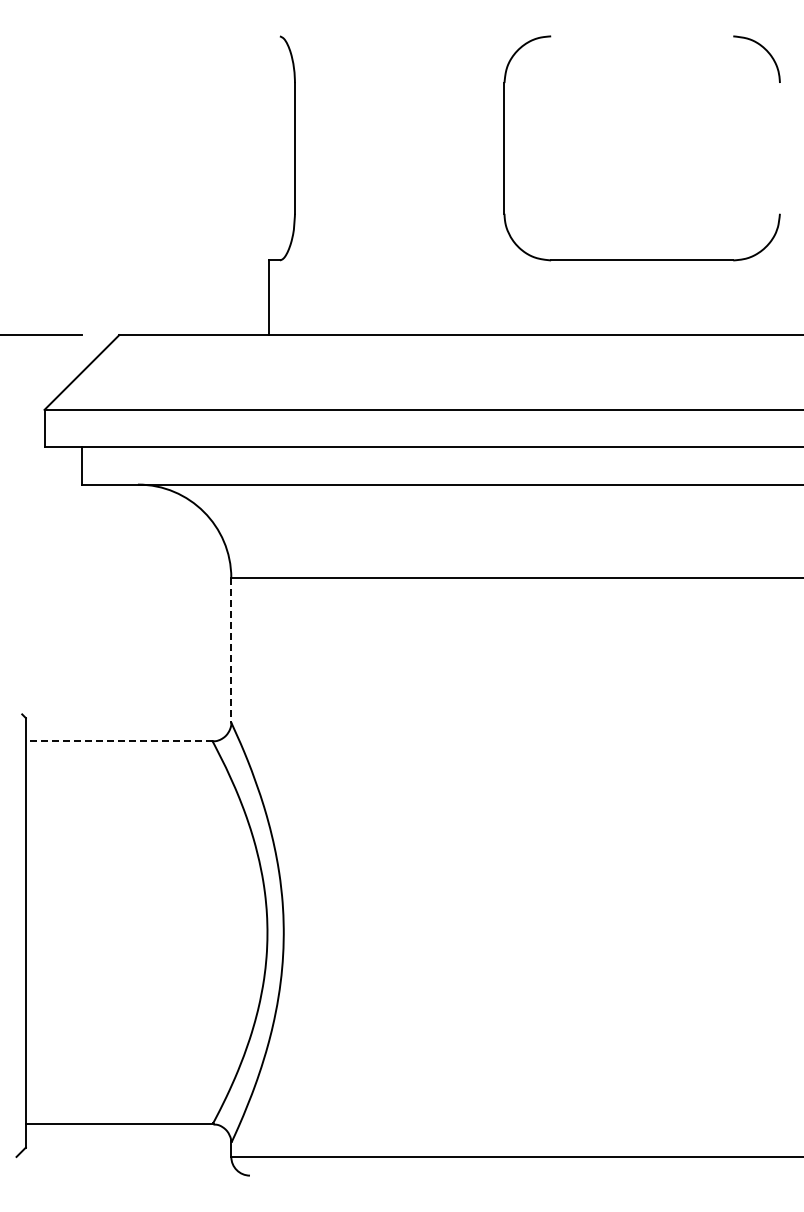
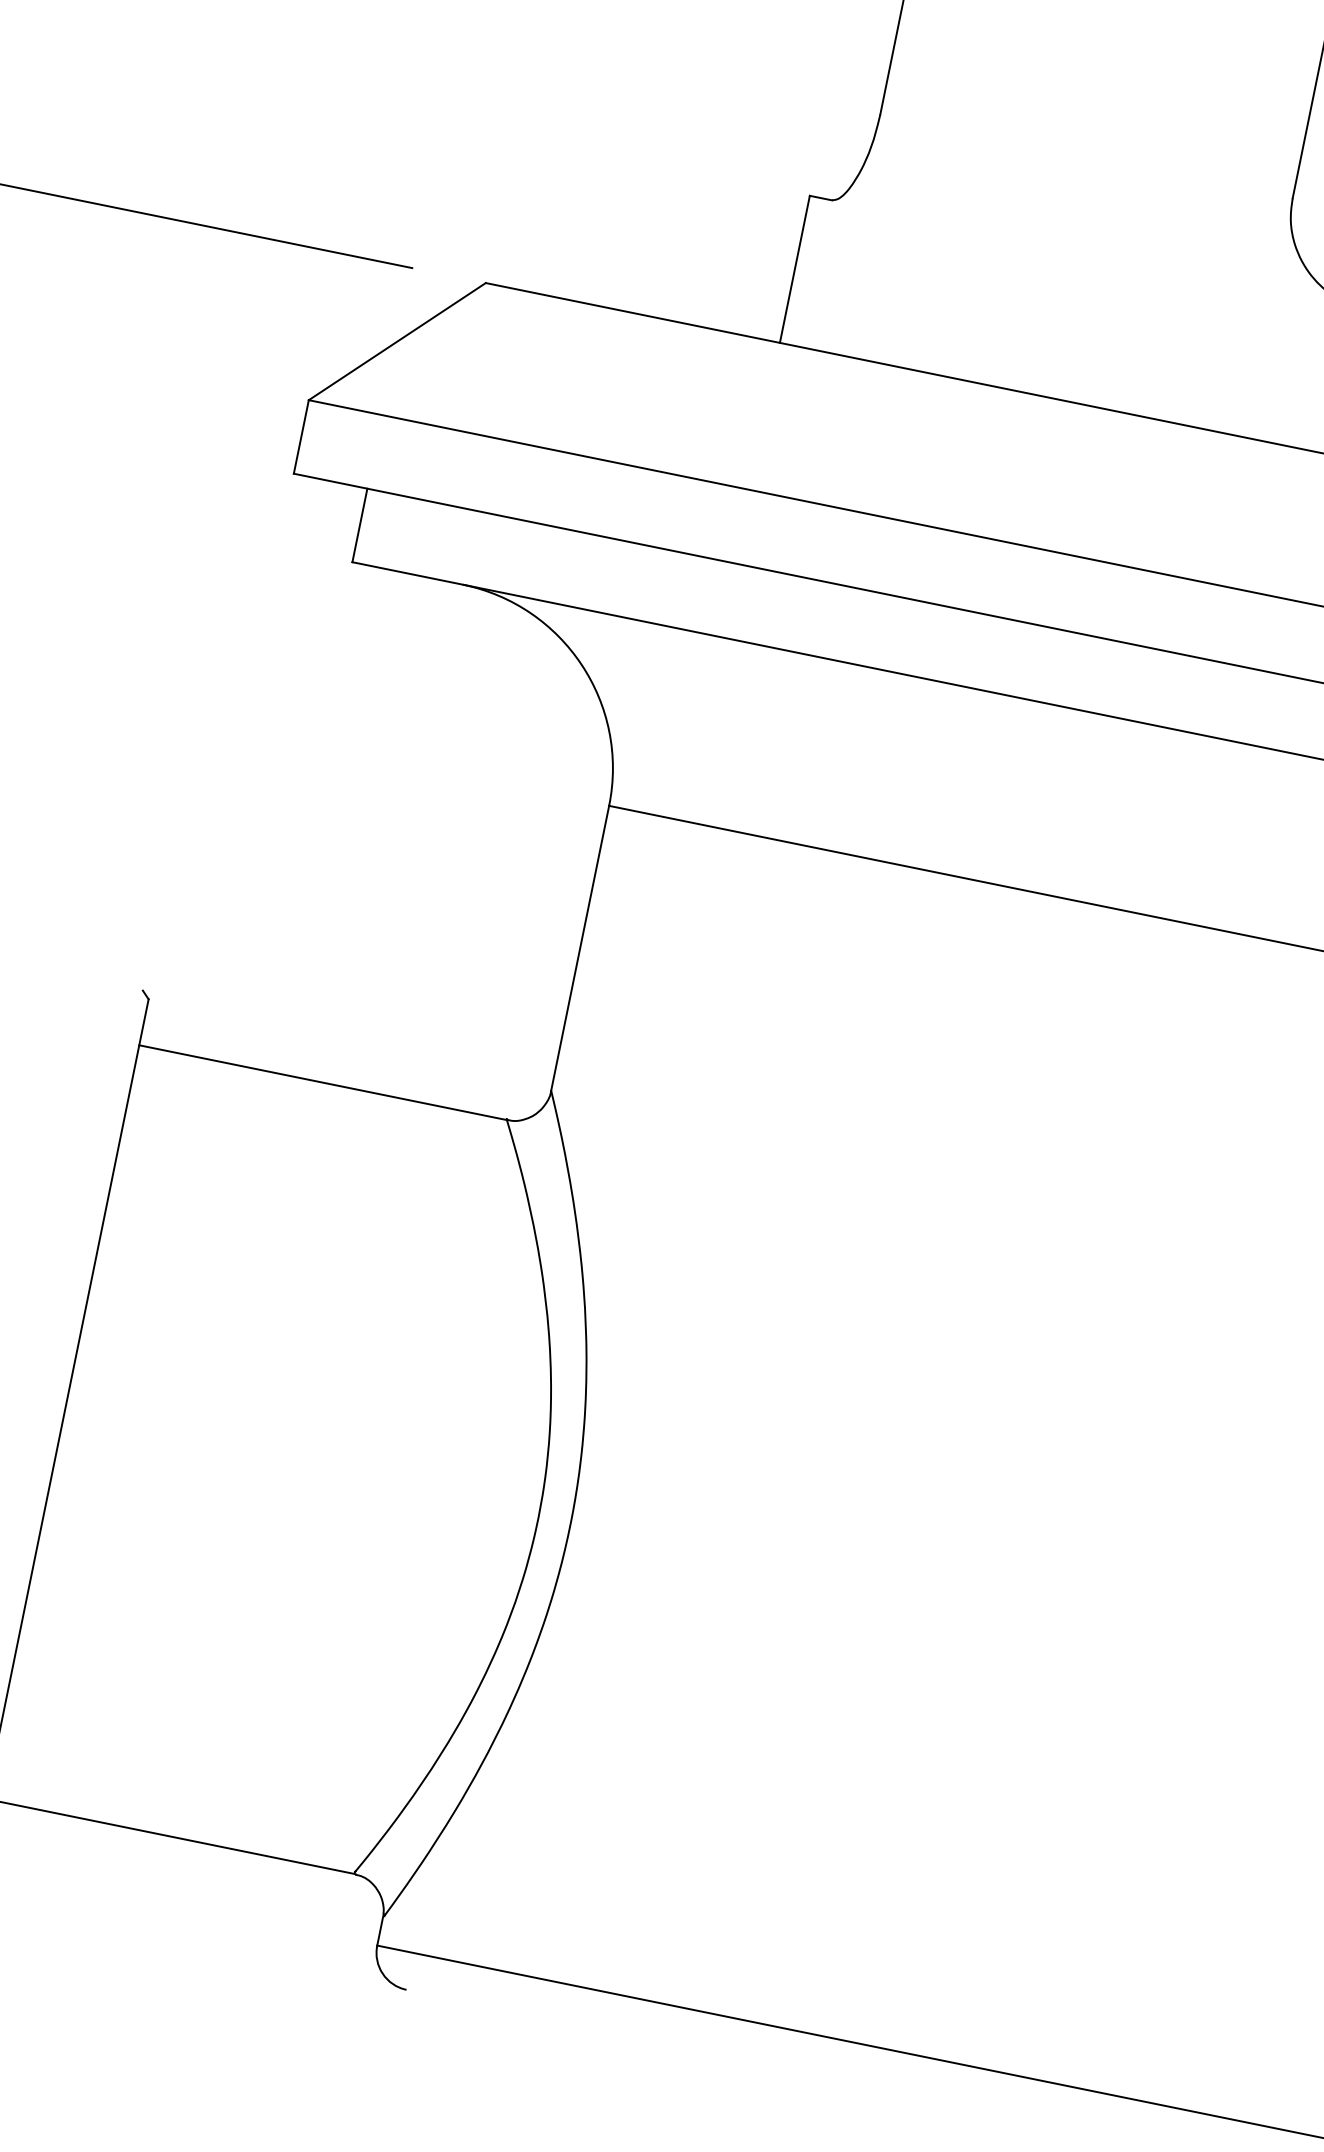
line: (231, 650) -> (580, 948), dashed -> solid
line: (118, 741) -> (321, 1082), dashed -> solid

